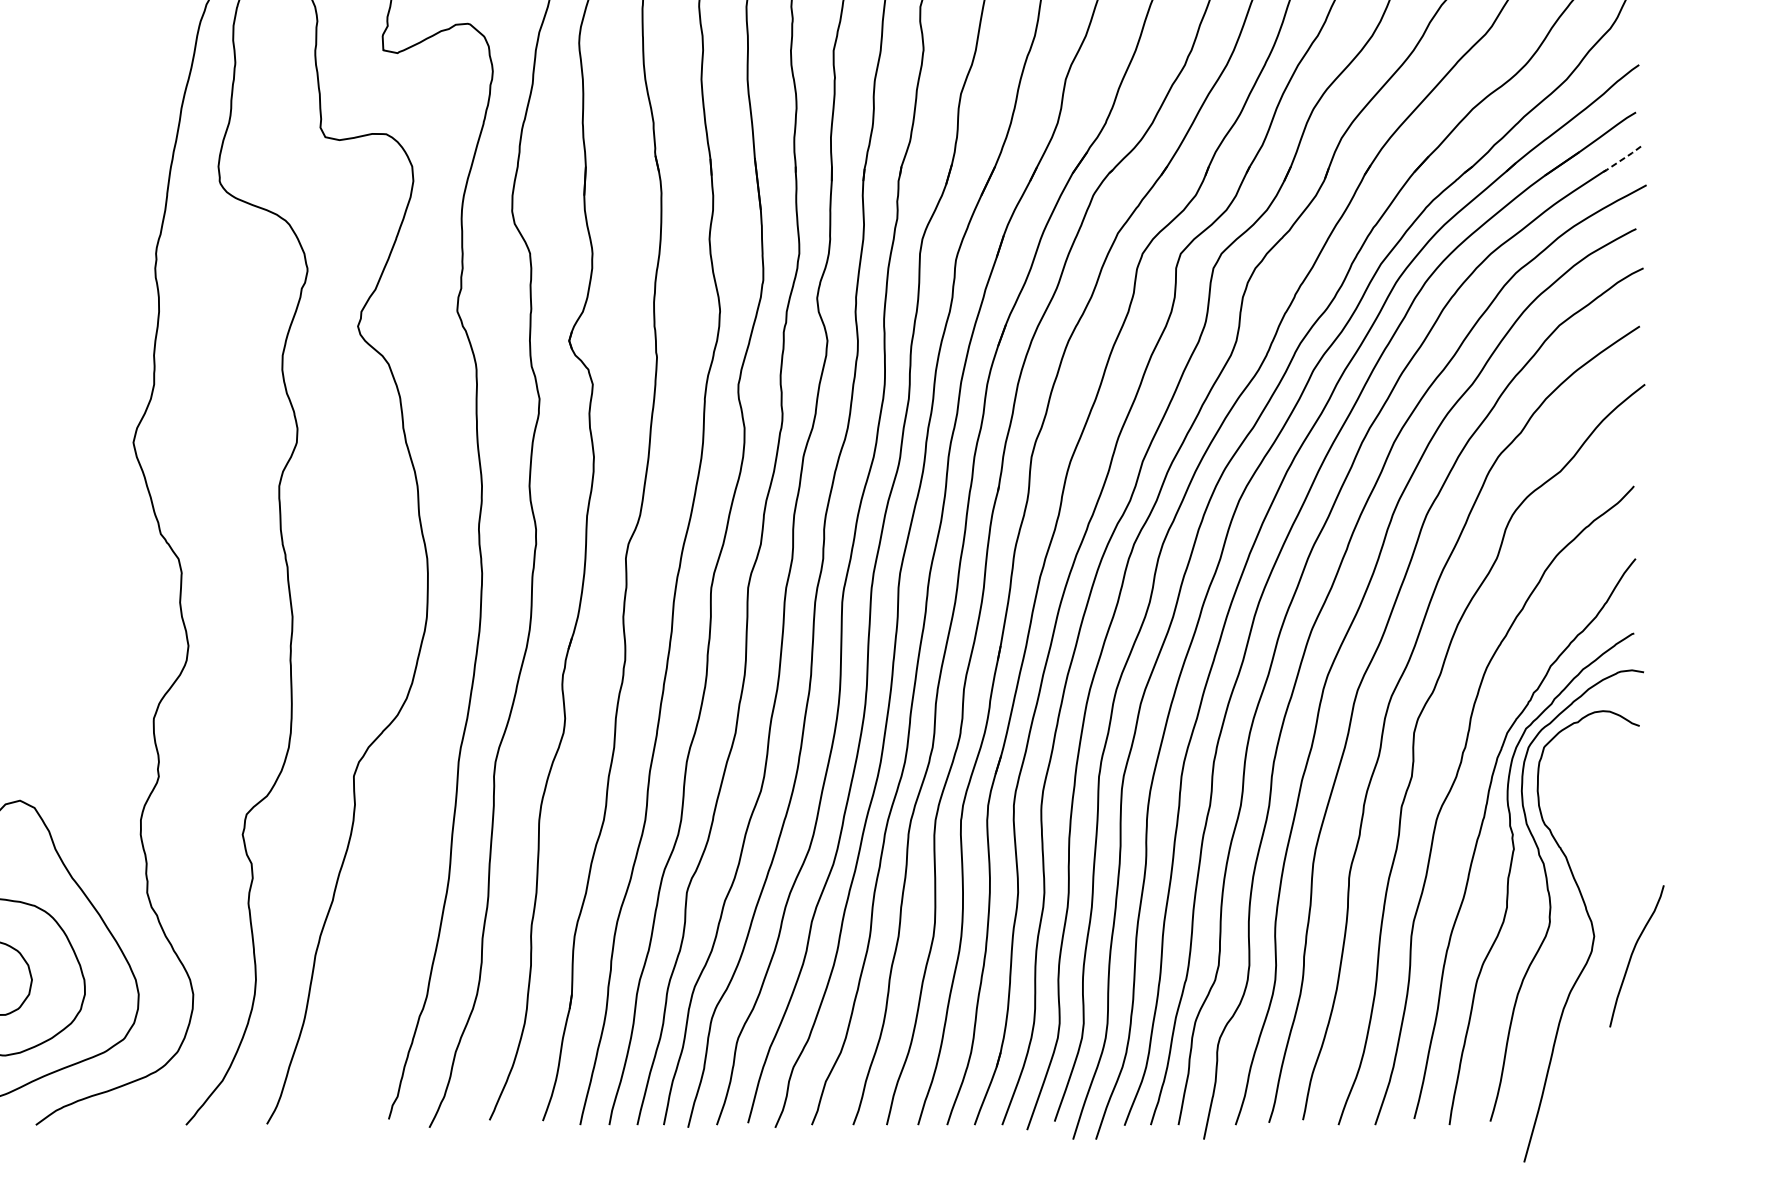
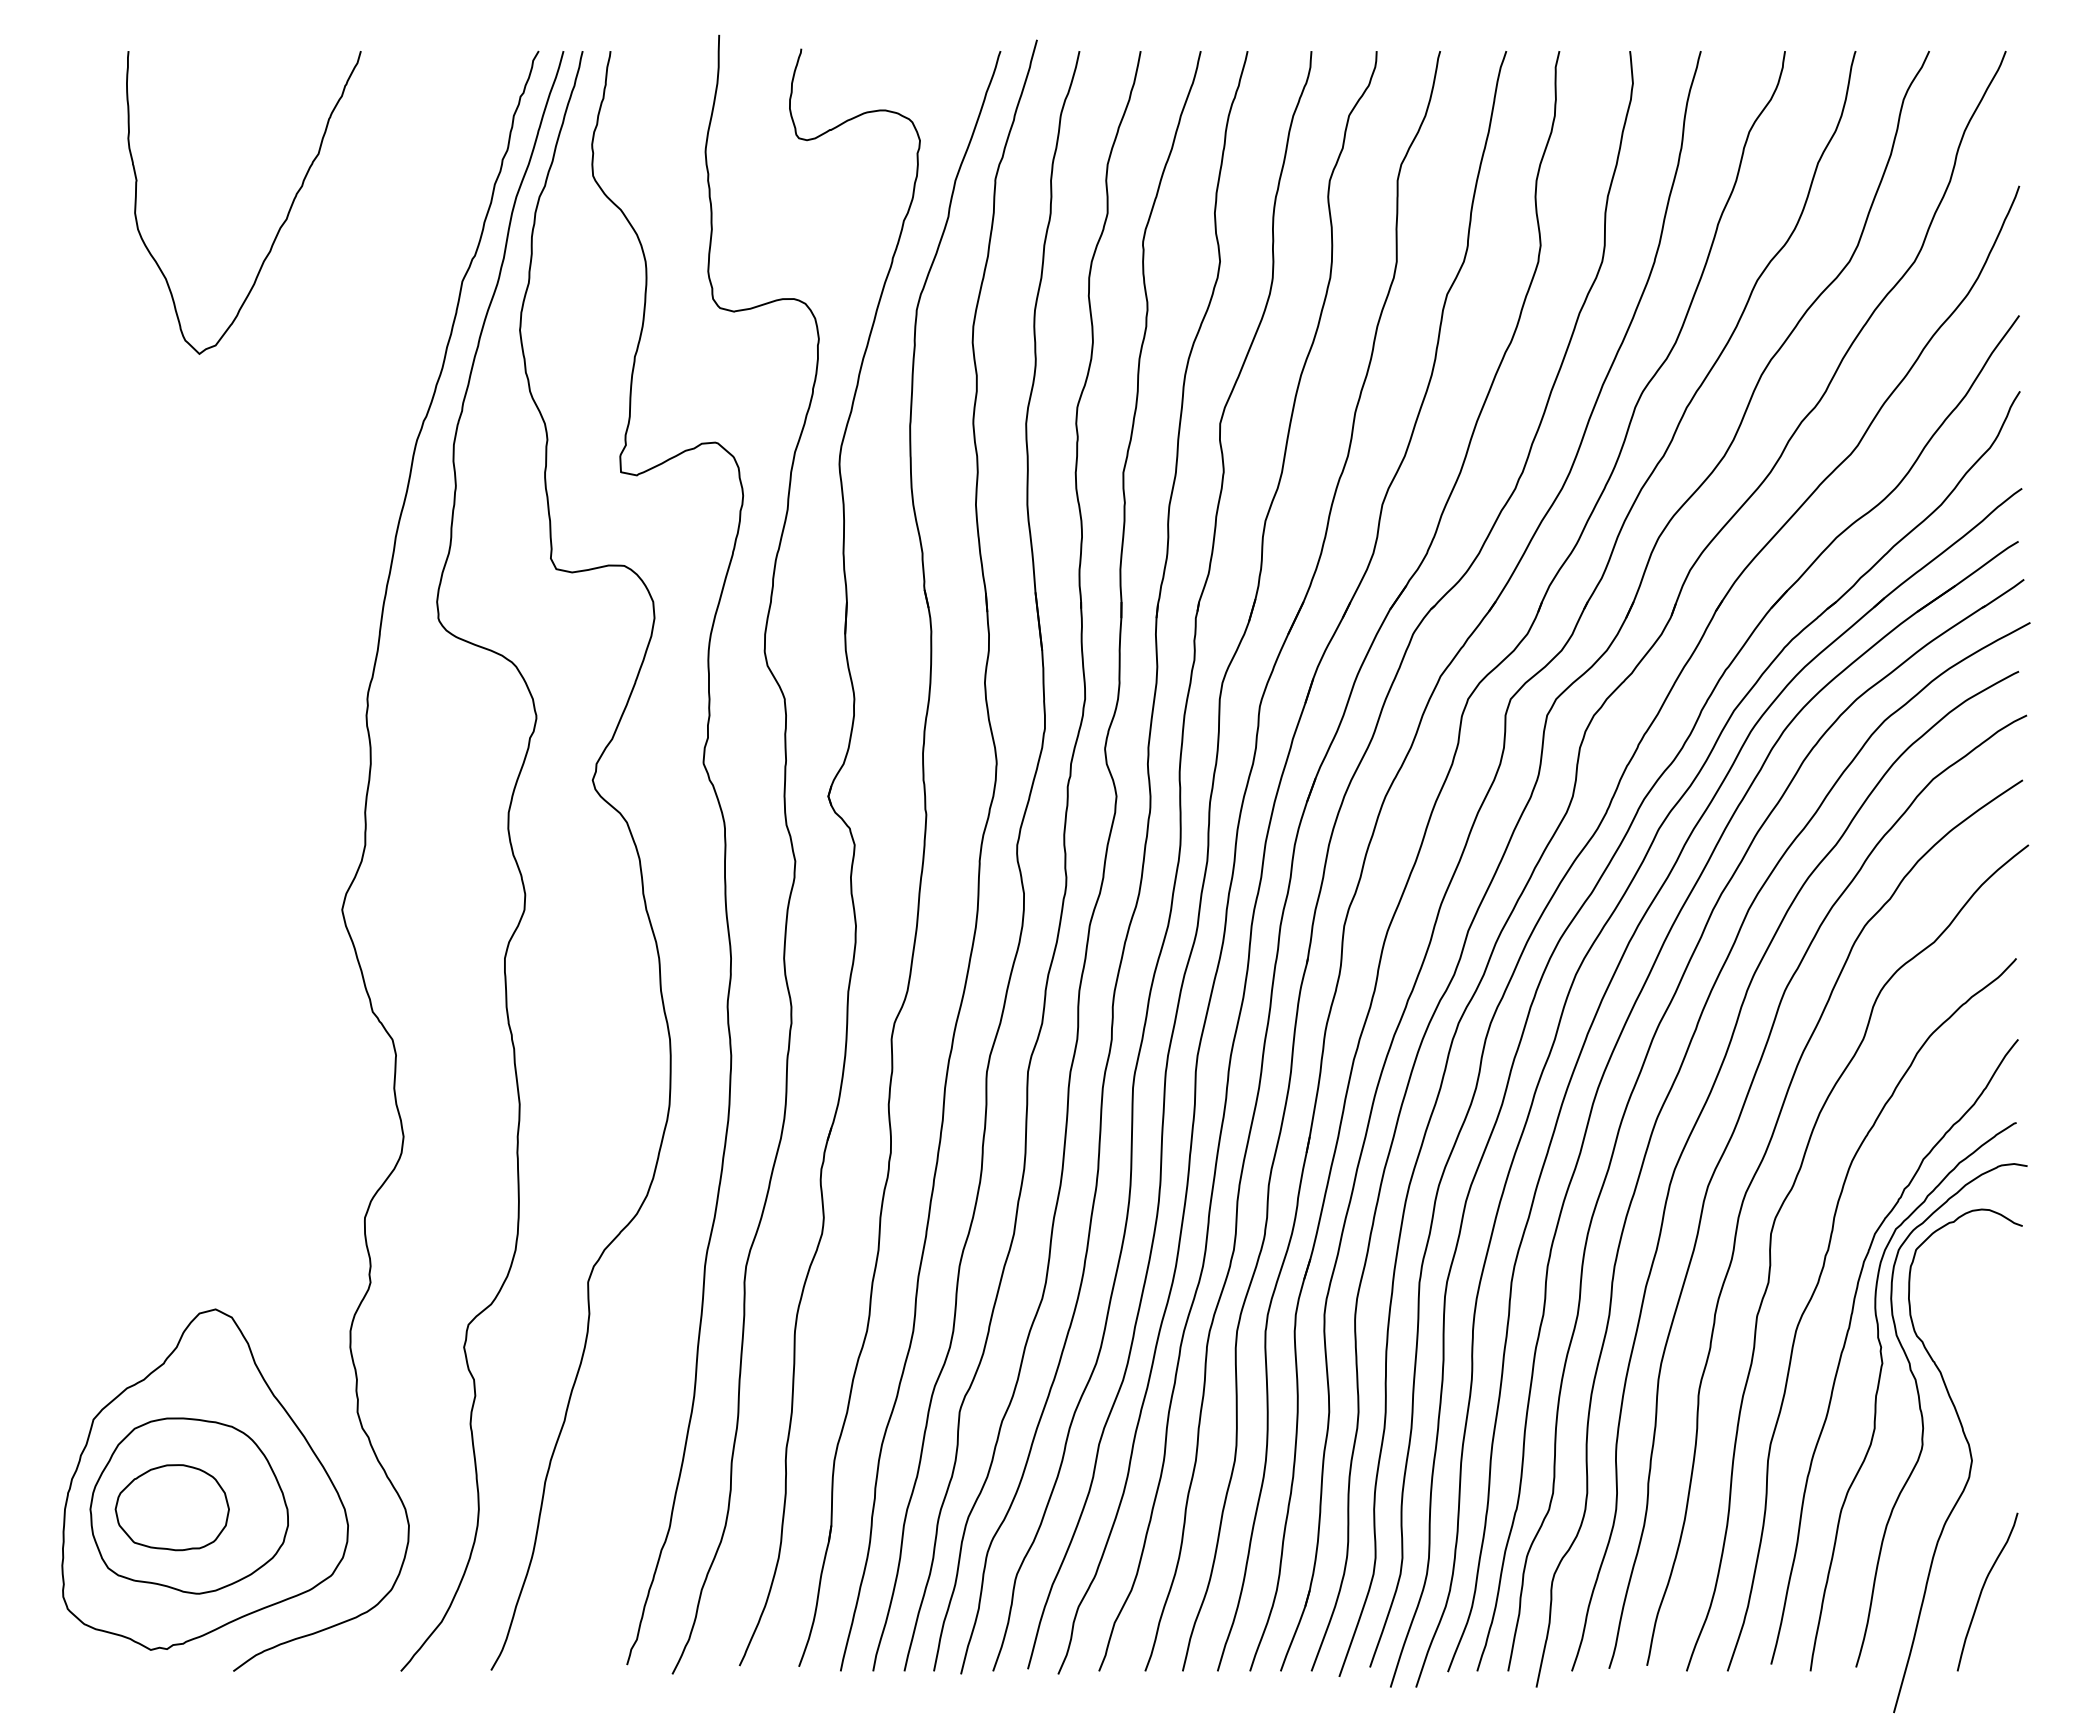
line: (1621, 159) -> (2002, 594), dashed -> solid
curve: (1633, 954) -> (1983, 1589), moved

